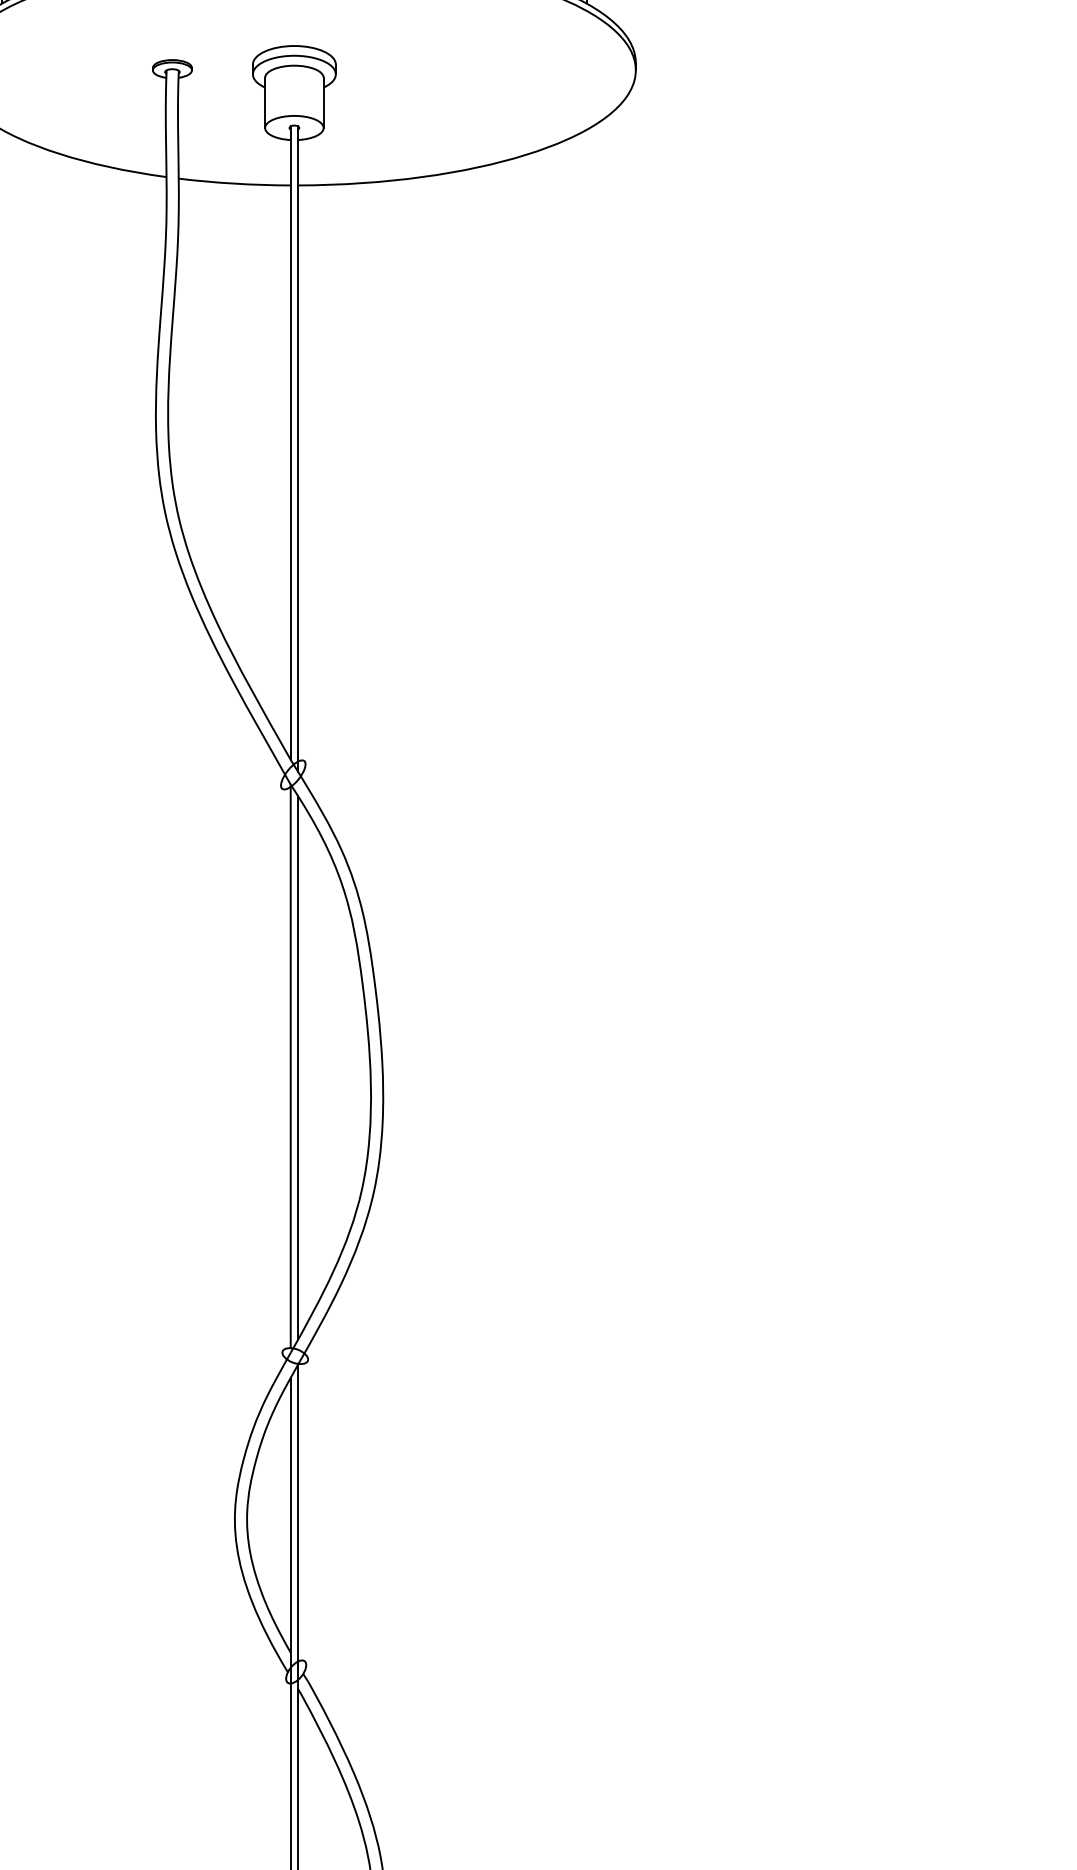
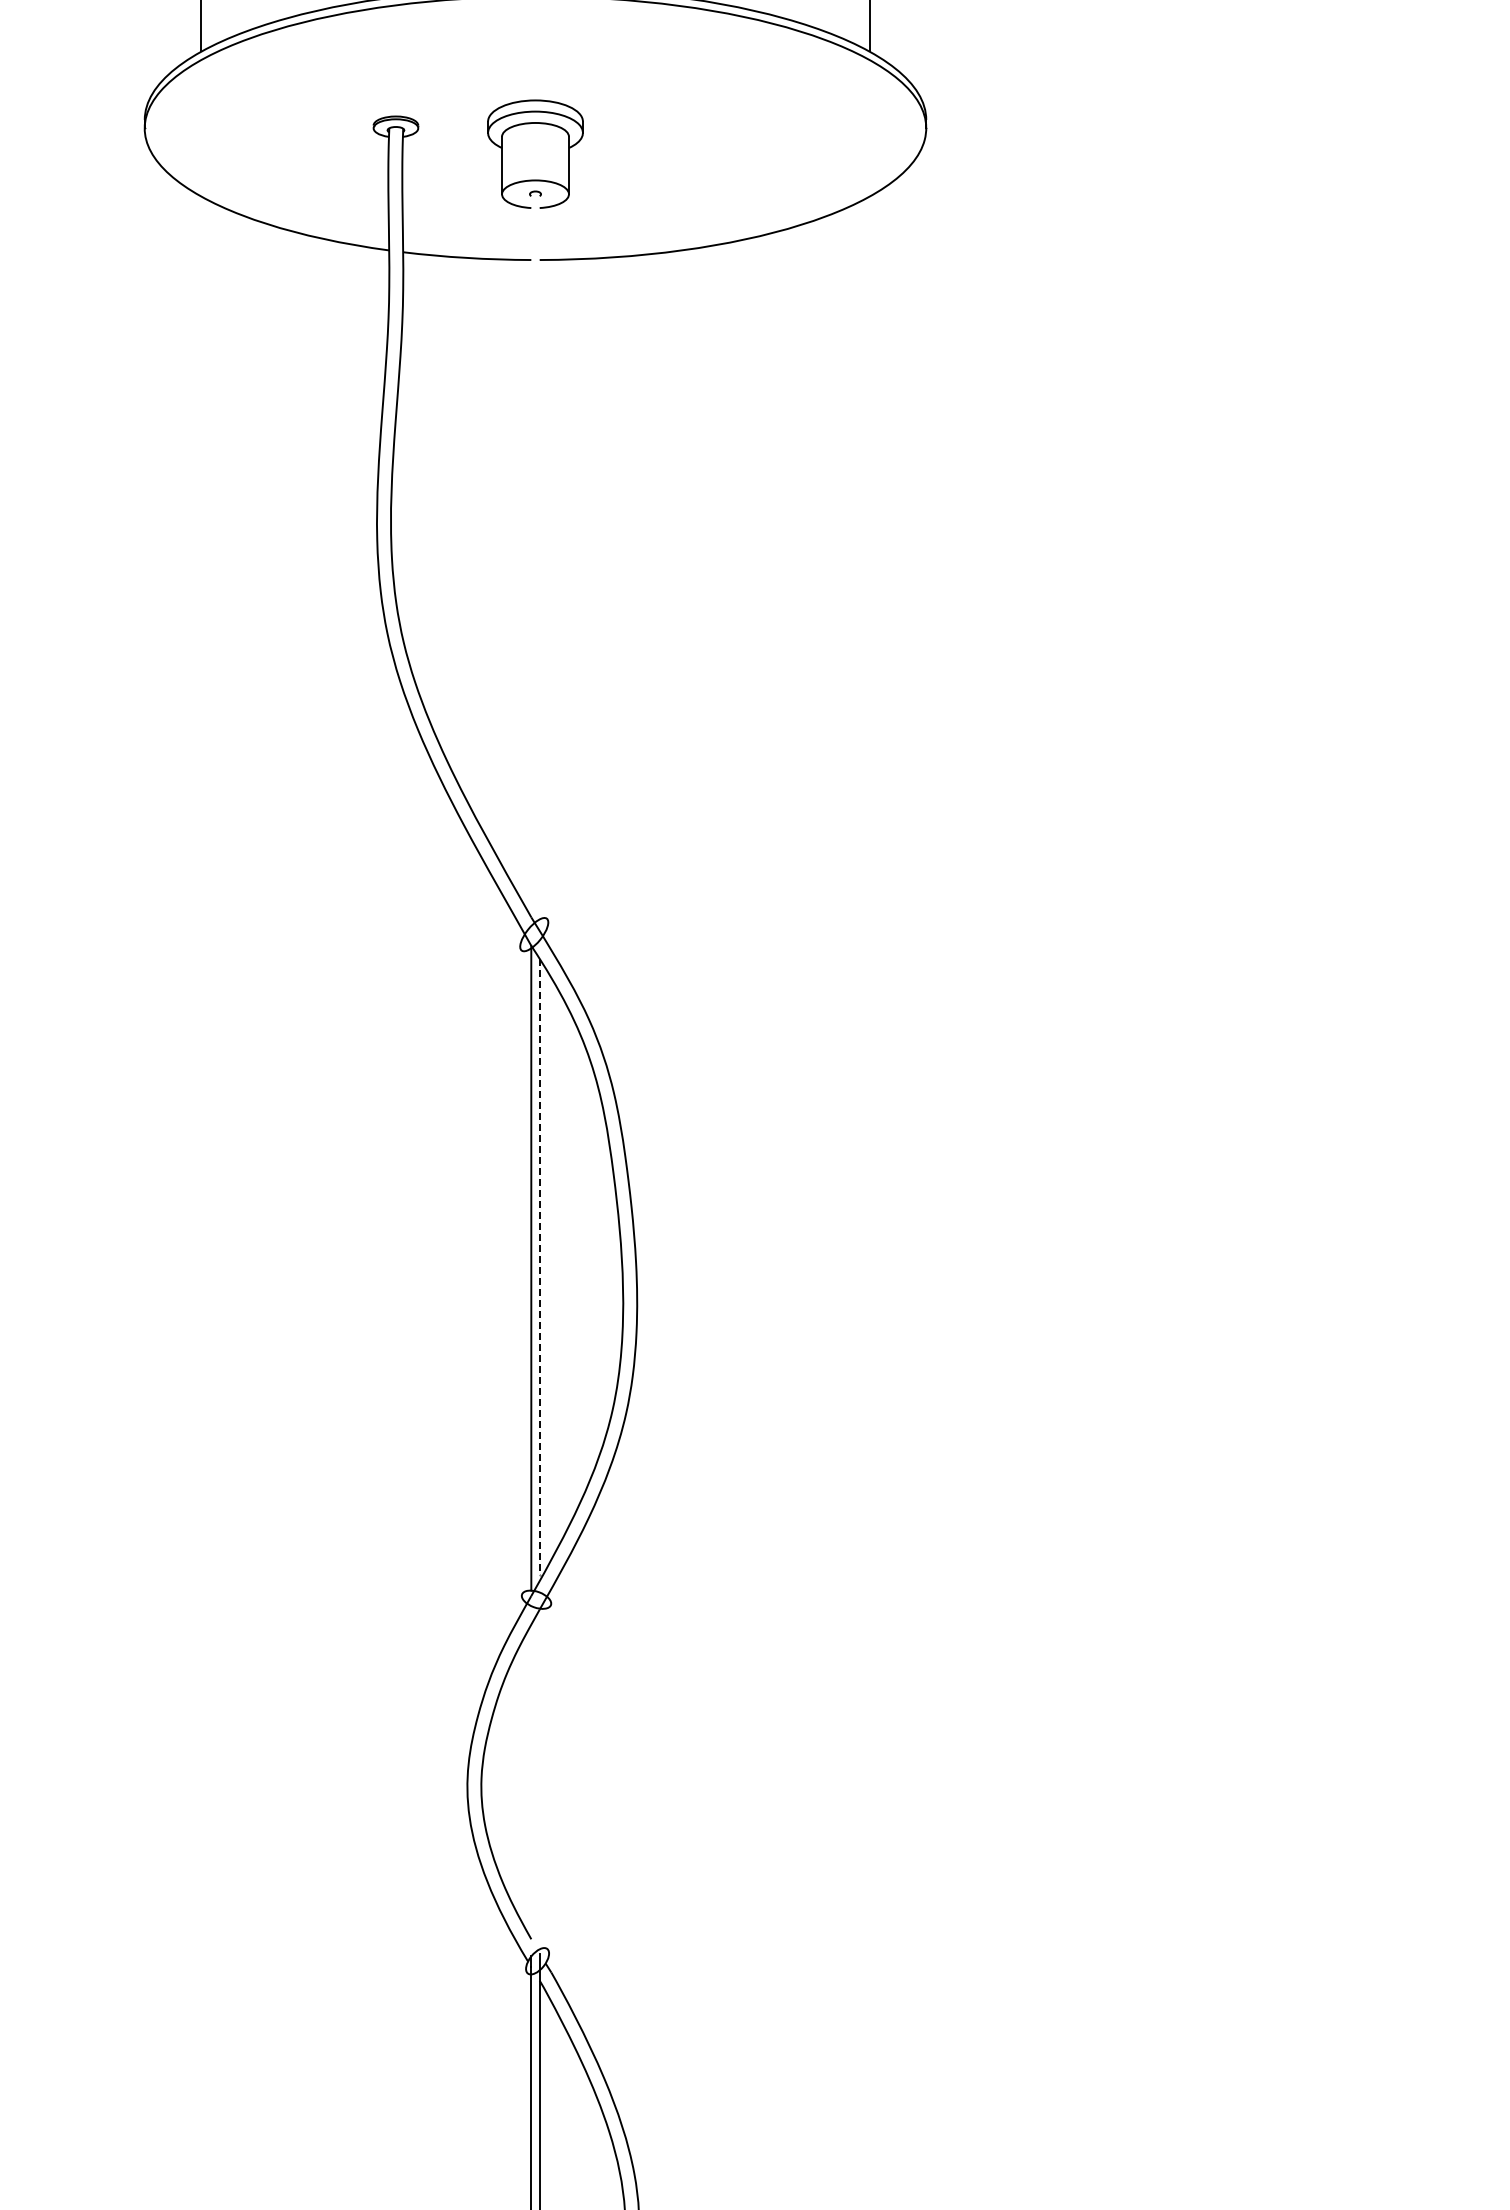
line: (290, 442) -> (531, 554), removed
line: (297, 448) -> (539, 561), removed
line: (297, 1068) -> (539, 1270), solid -> dashed
line: (297, 1514) -> (539, 1781), removed
line: (290, 1522) -> (531, 1790), removed

